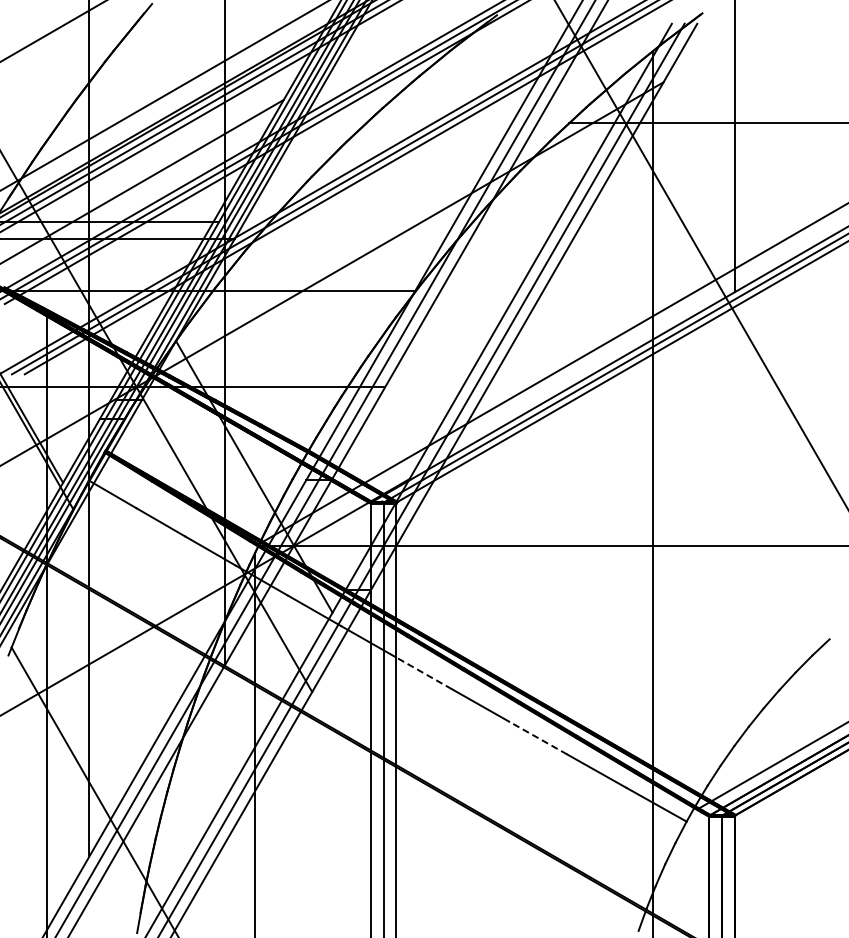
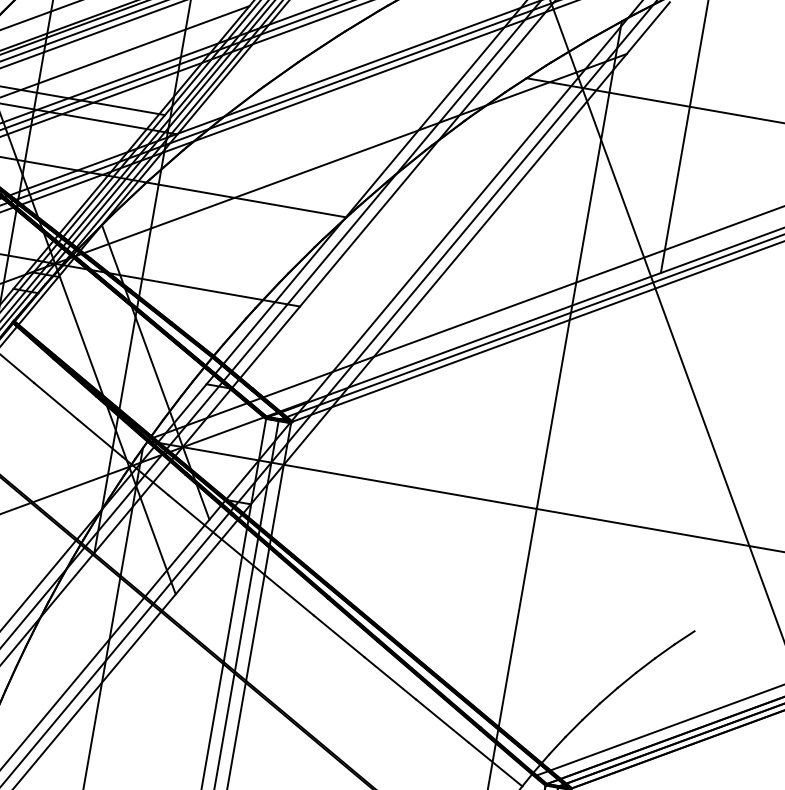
line: (423, 673) -> (288, 595), dashed -> solid
line: (537, 737) -> (389, 677), dashed -> solid

